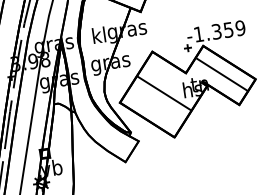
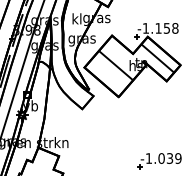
text: (228, 30) -> (166, 28), -1.359 -> -1.158

